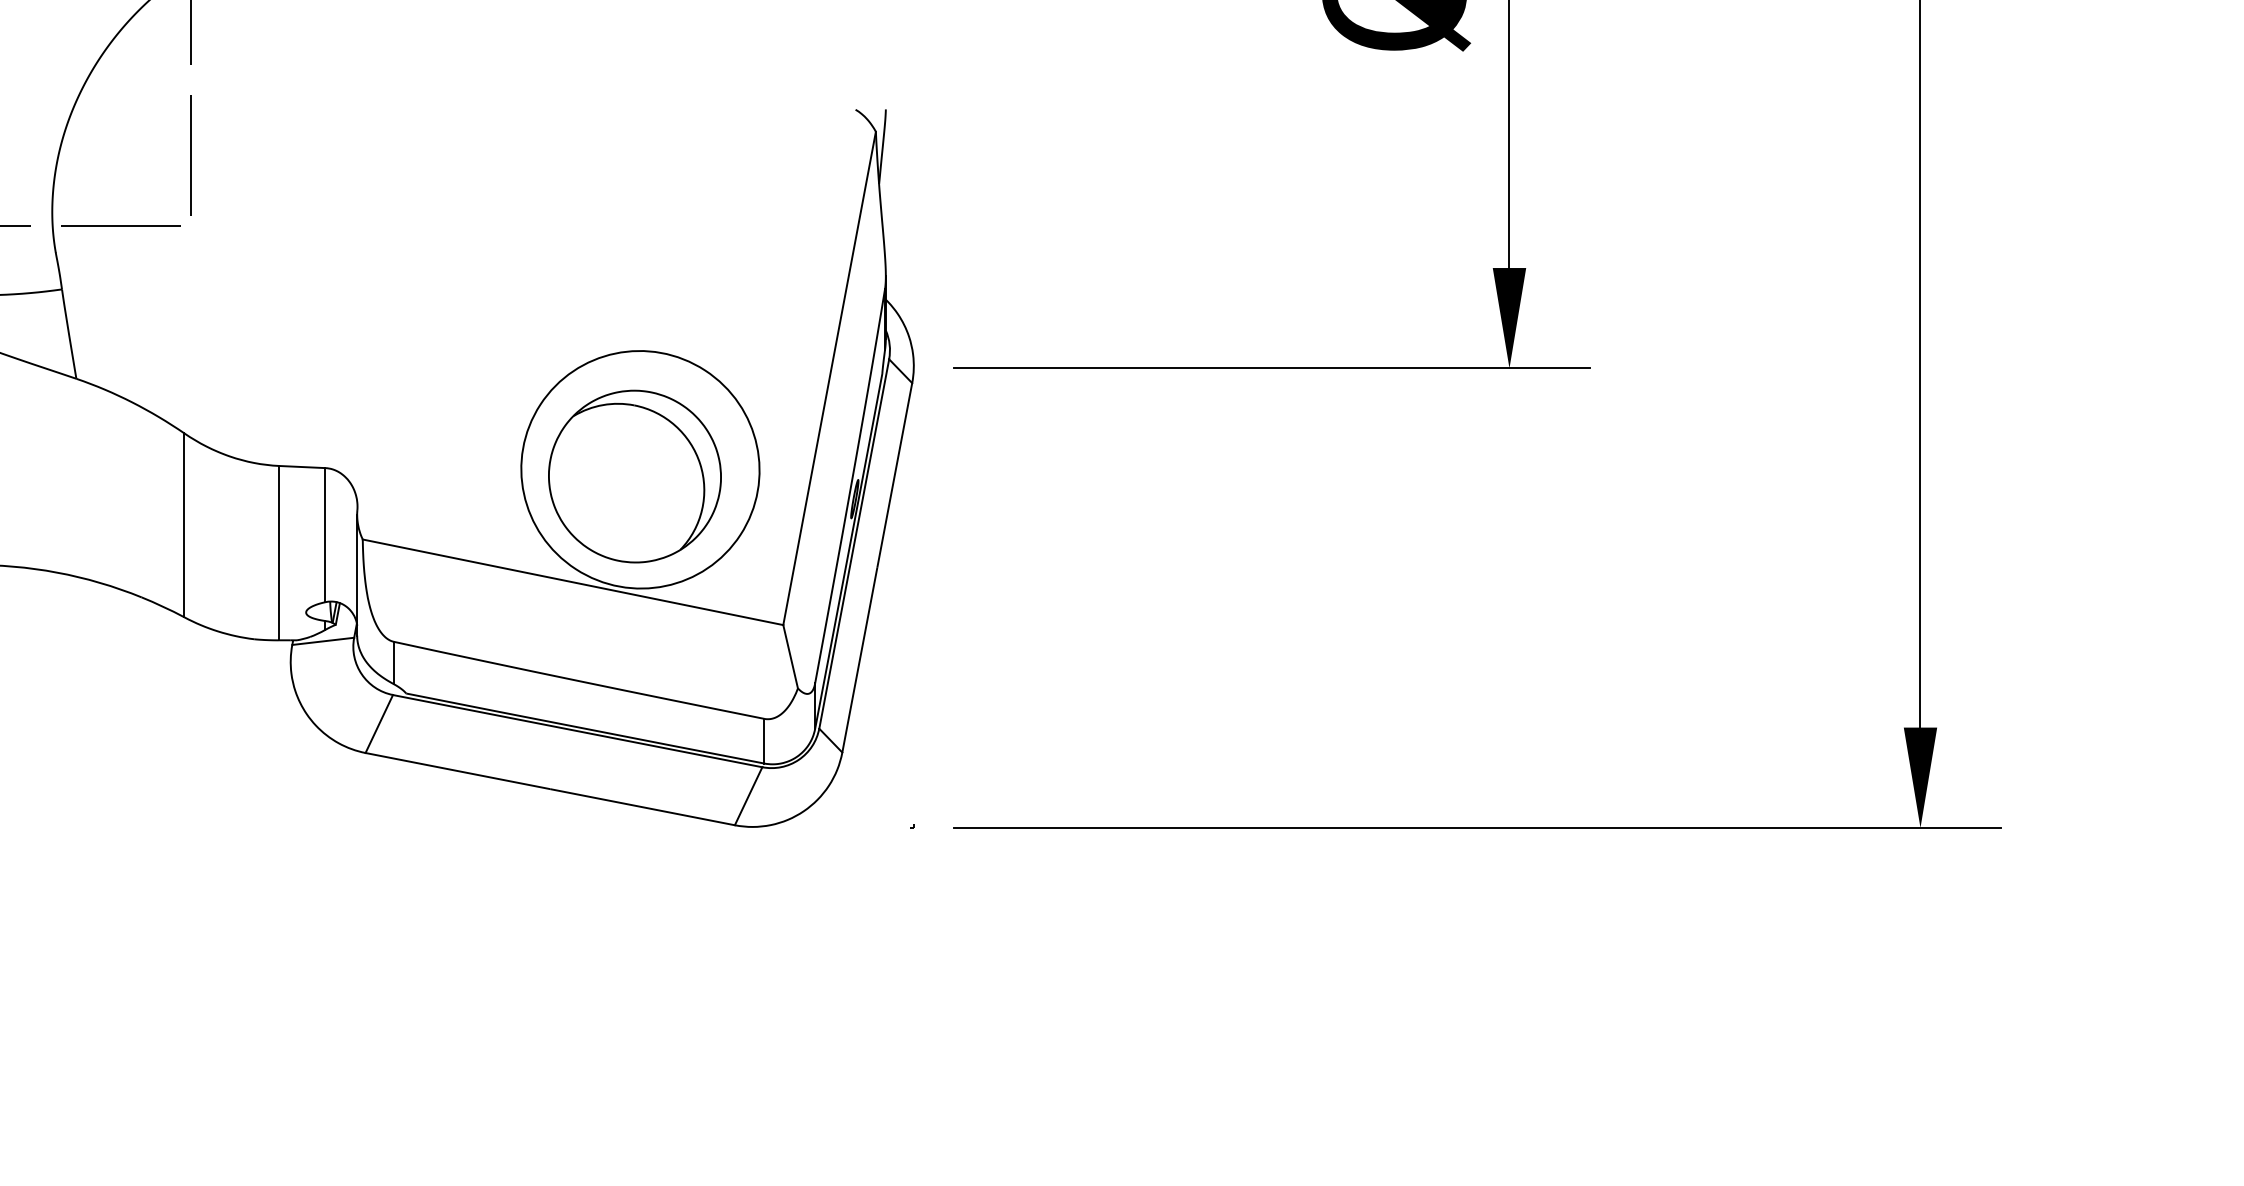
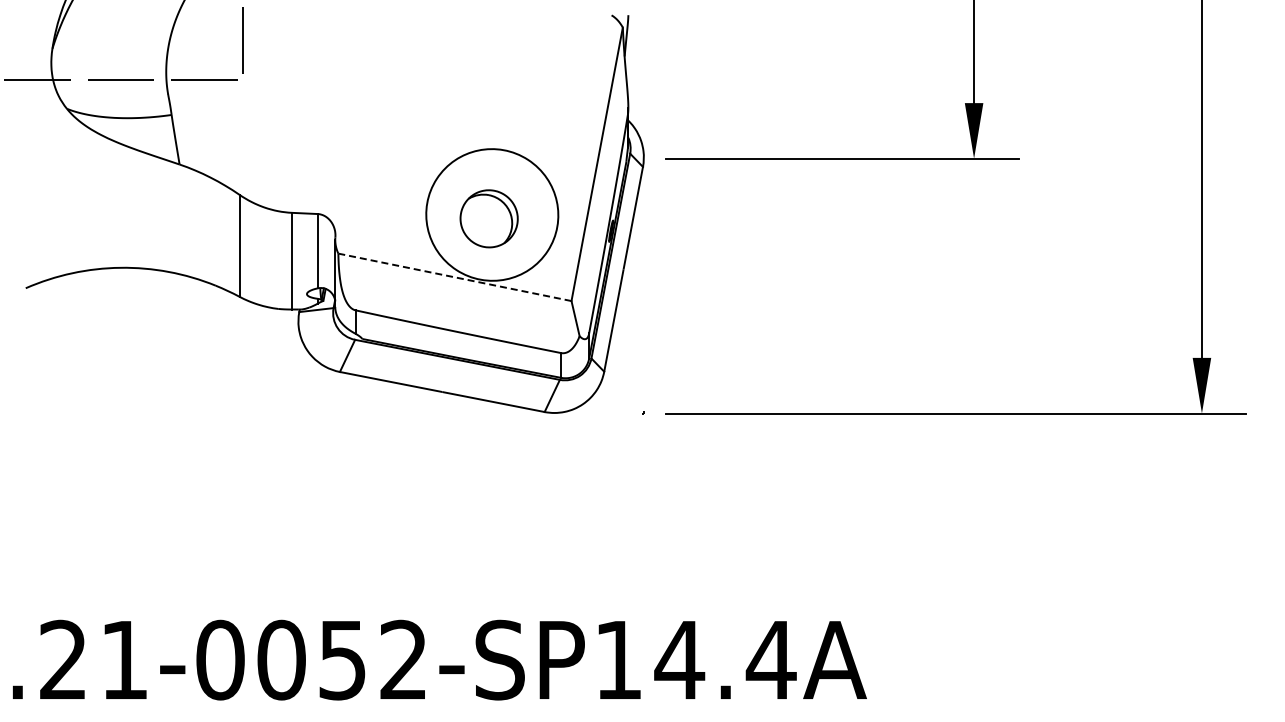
part: (633, 476) -> (488, 218), size x0.6
line: (572, 582) -> (454, 277), solid -> dashed

